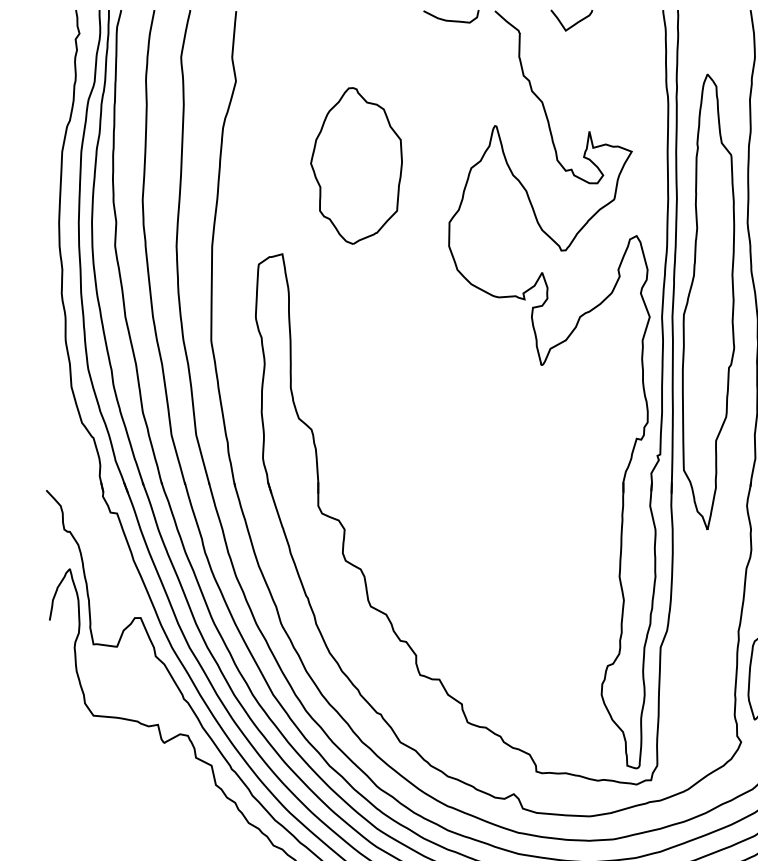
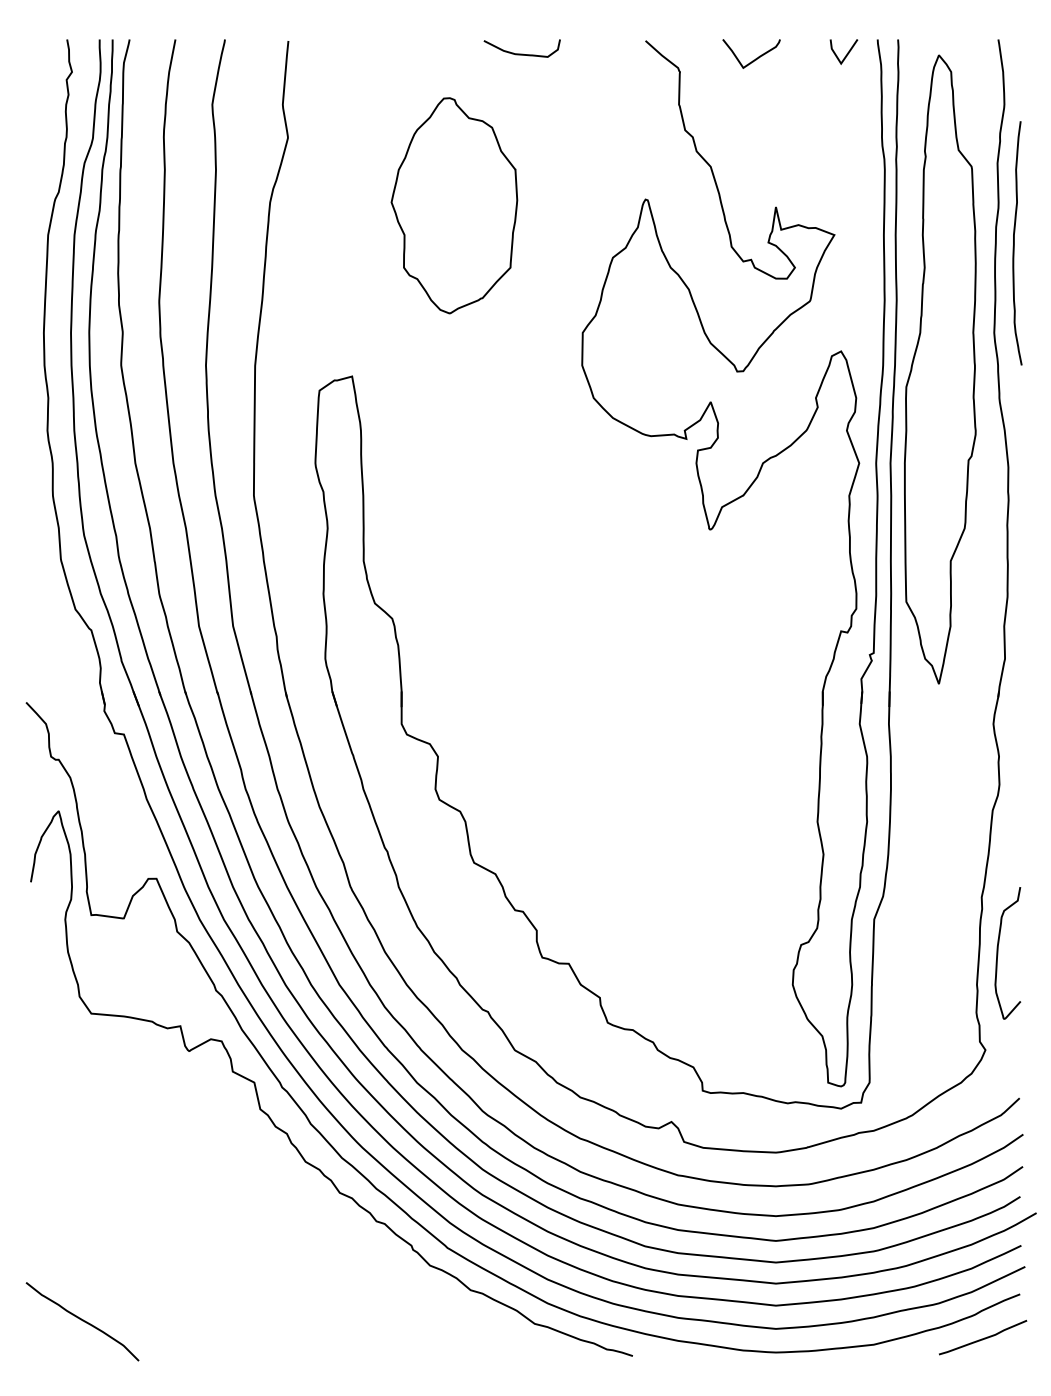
line: (641, 19) -> (847, 52), added
curve: (450, 20) -> (521, 53), moved
part: (356, 165) -> (454, 205), moved
part: (708, 301) -> (940, 369), moved

